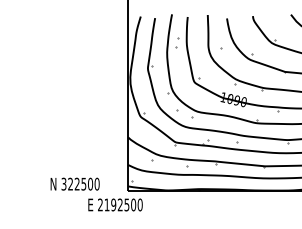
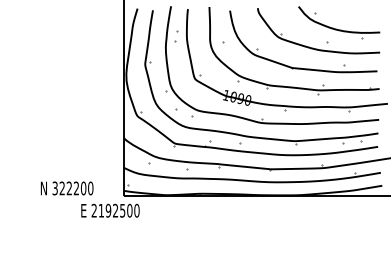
text: (83, 184) -> (76, 188), 322500 -> 322200

